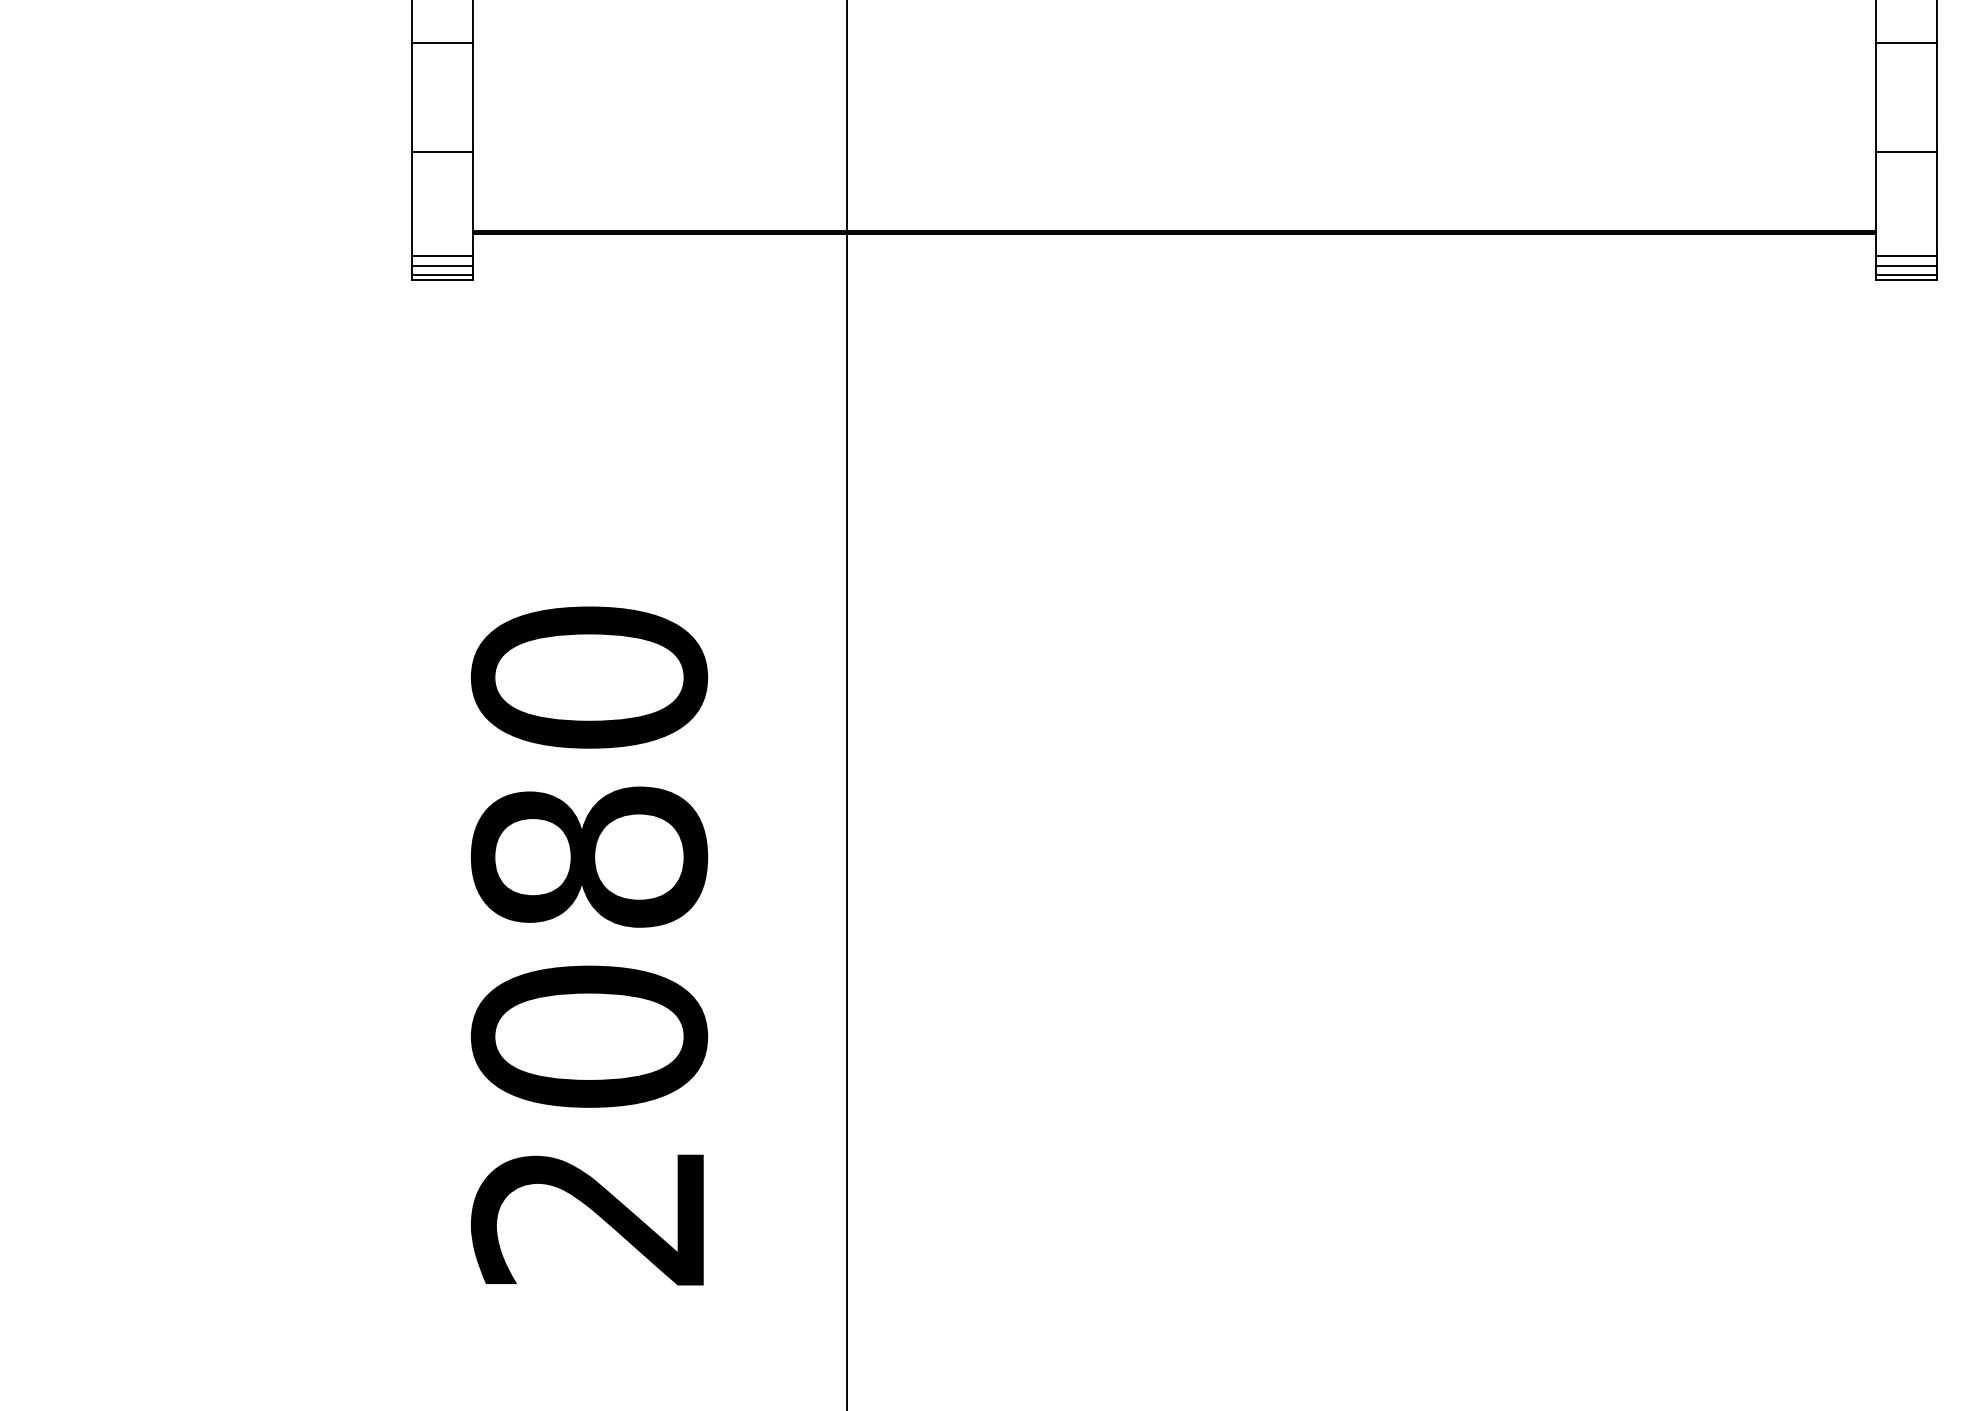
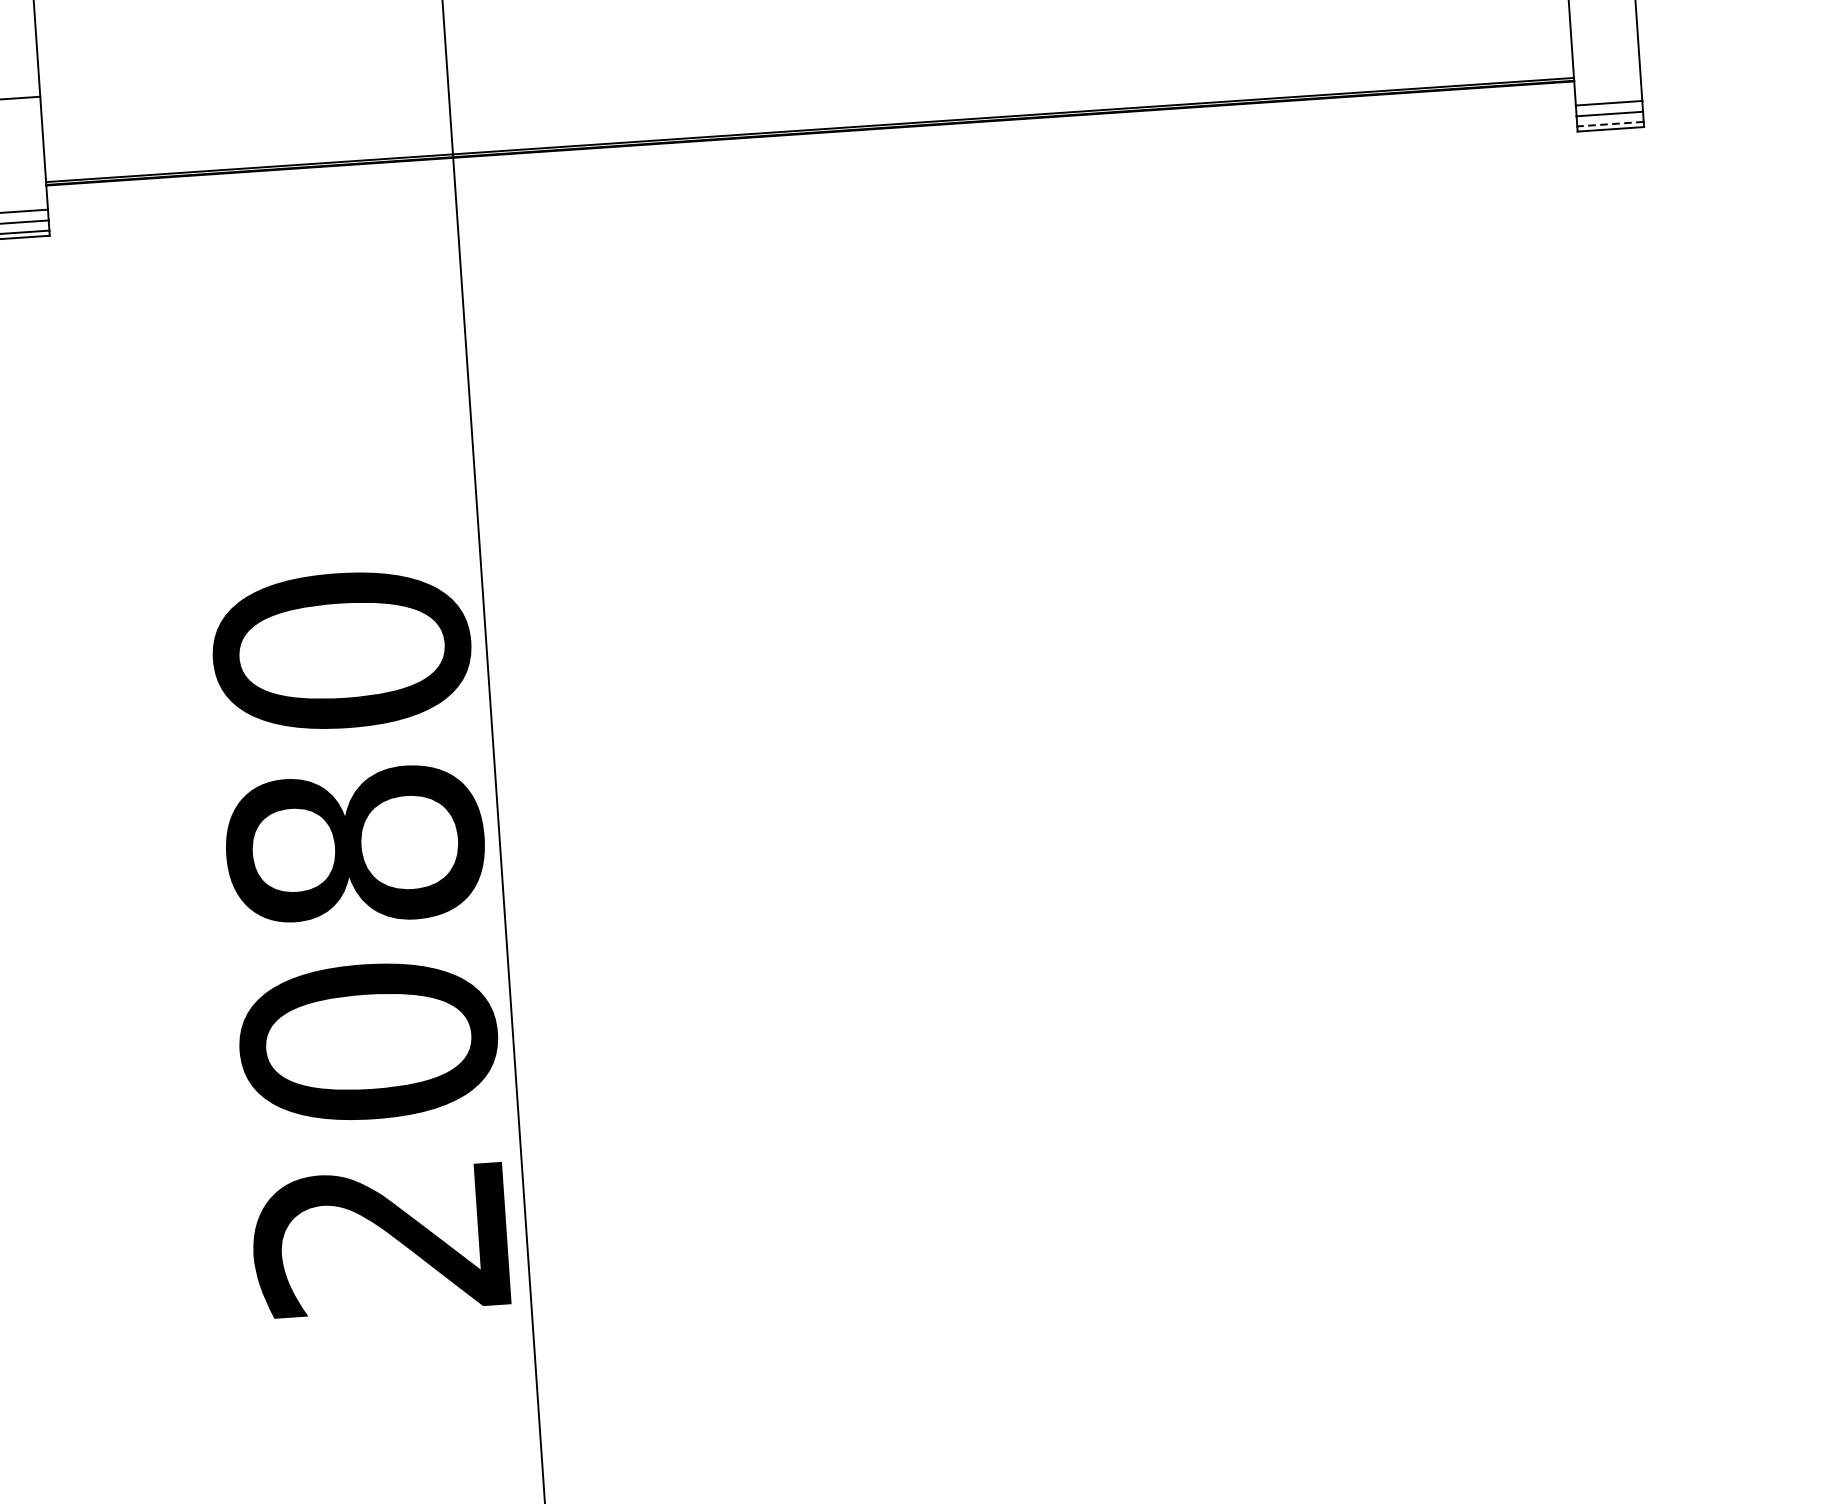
line: (1906, 275) -> (1610, 124), solid -> dashed
text: (589, 945) -> (362, 942), moved

